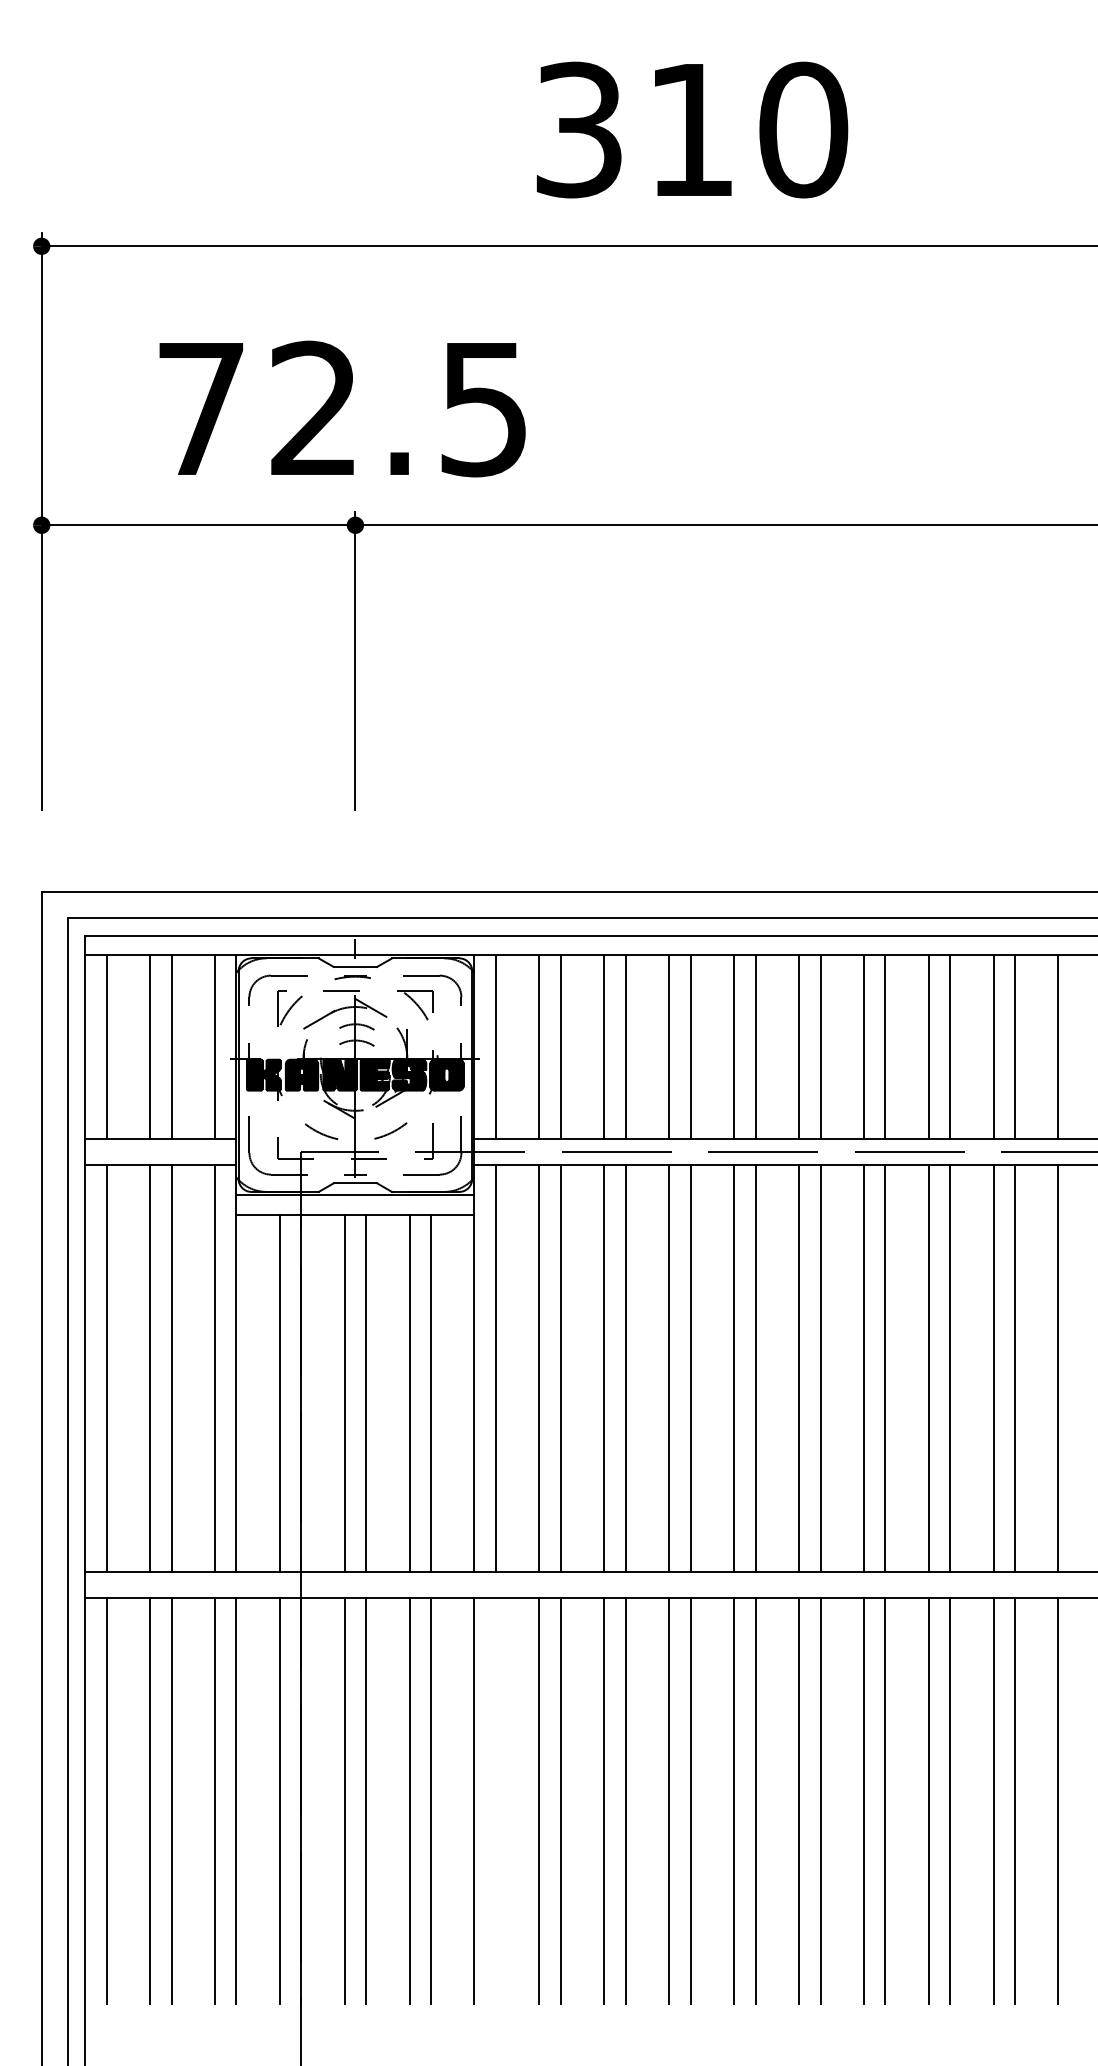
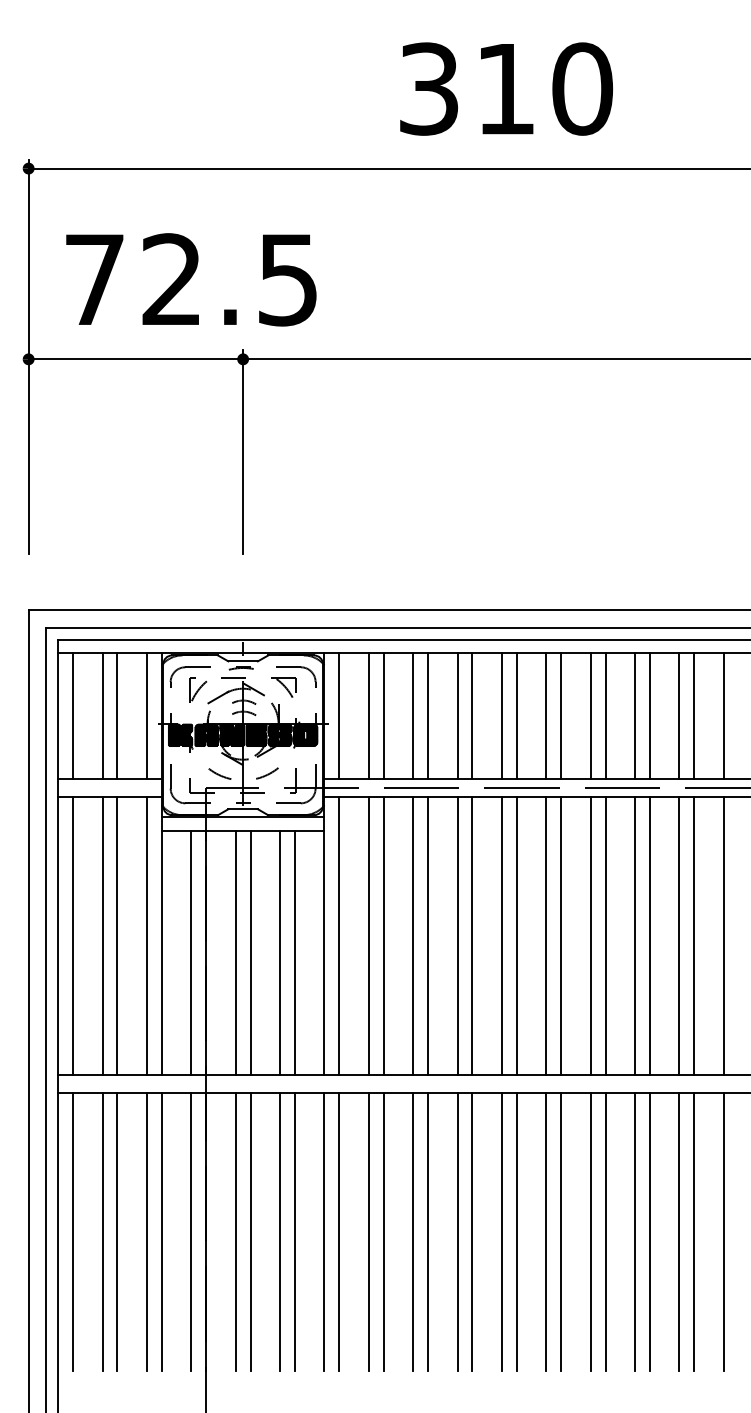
text: (692, 129) -> (506, 88), moved
text: (342, 408) -> (191, 279), moved
line: (496, 1800) -> (339, 1231), added

